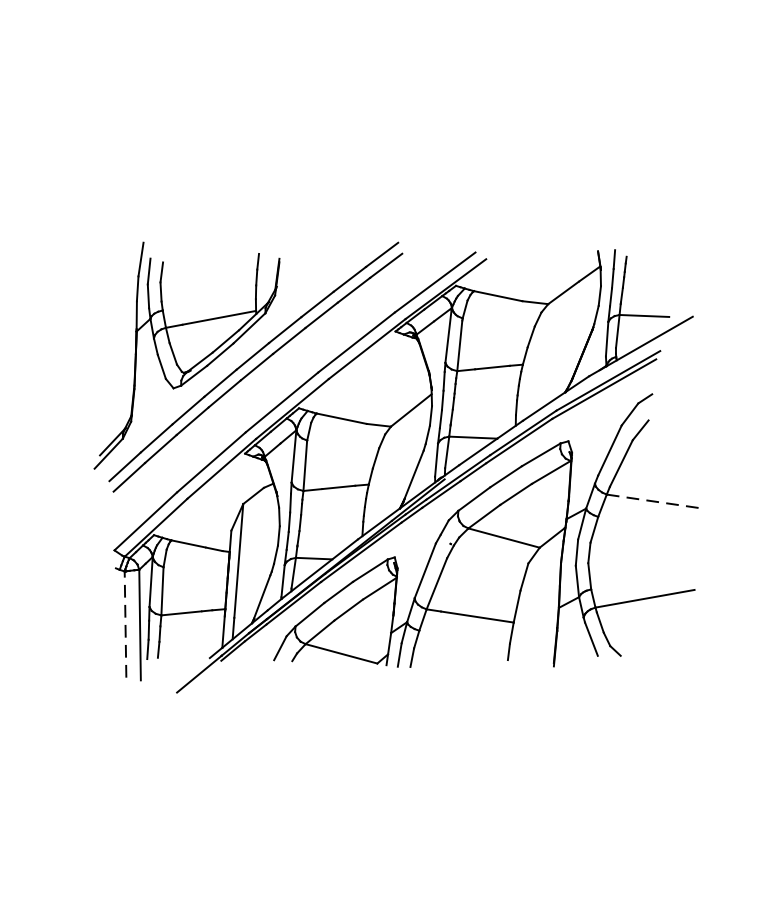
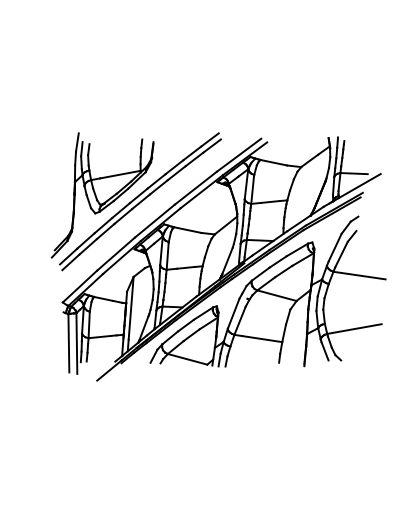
line: (654, 501) -> (359, 275), dashed -> solid
line: (124, 623) -> (68, 342), dashed -> solid

